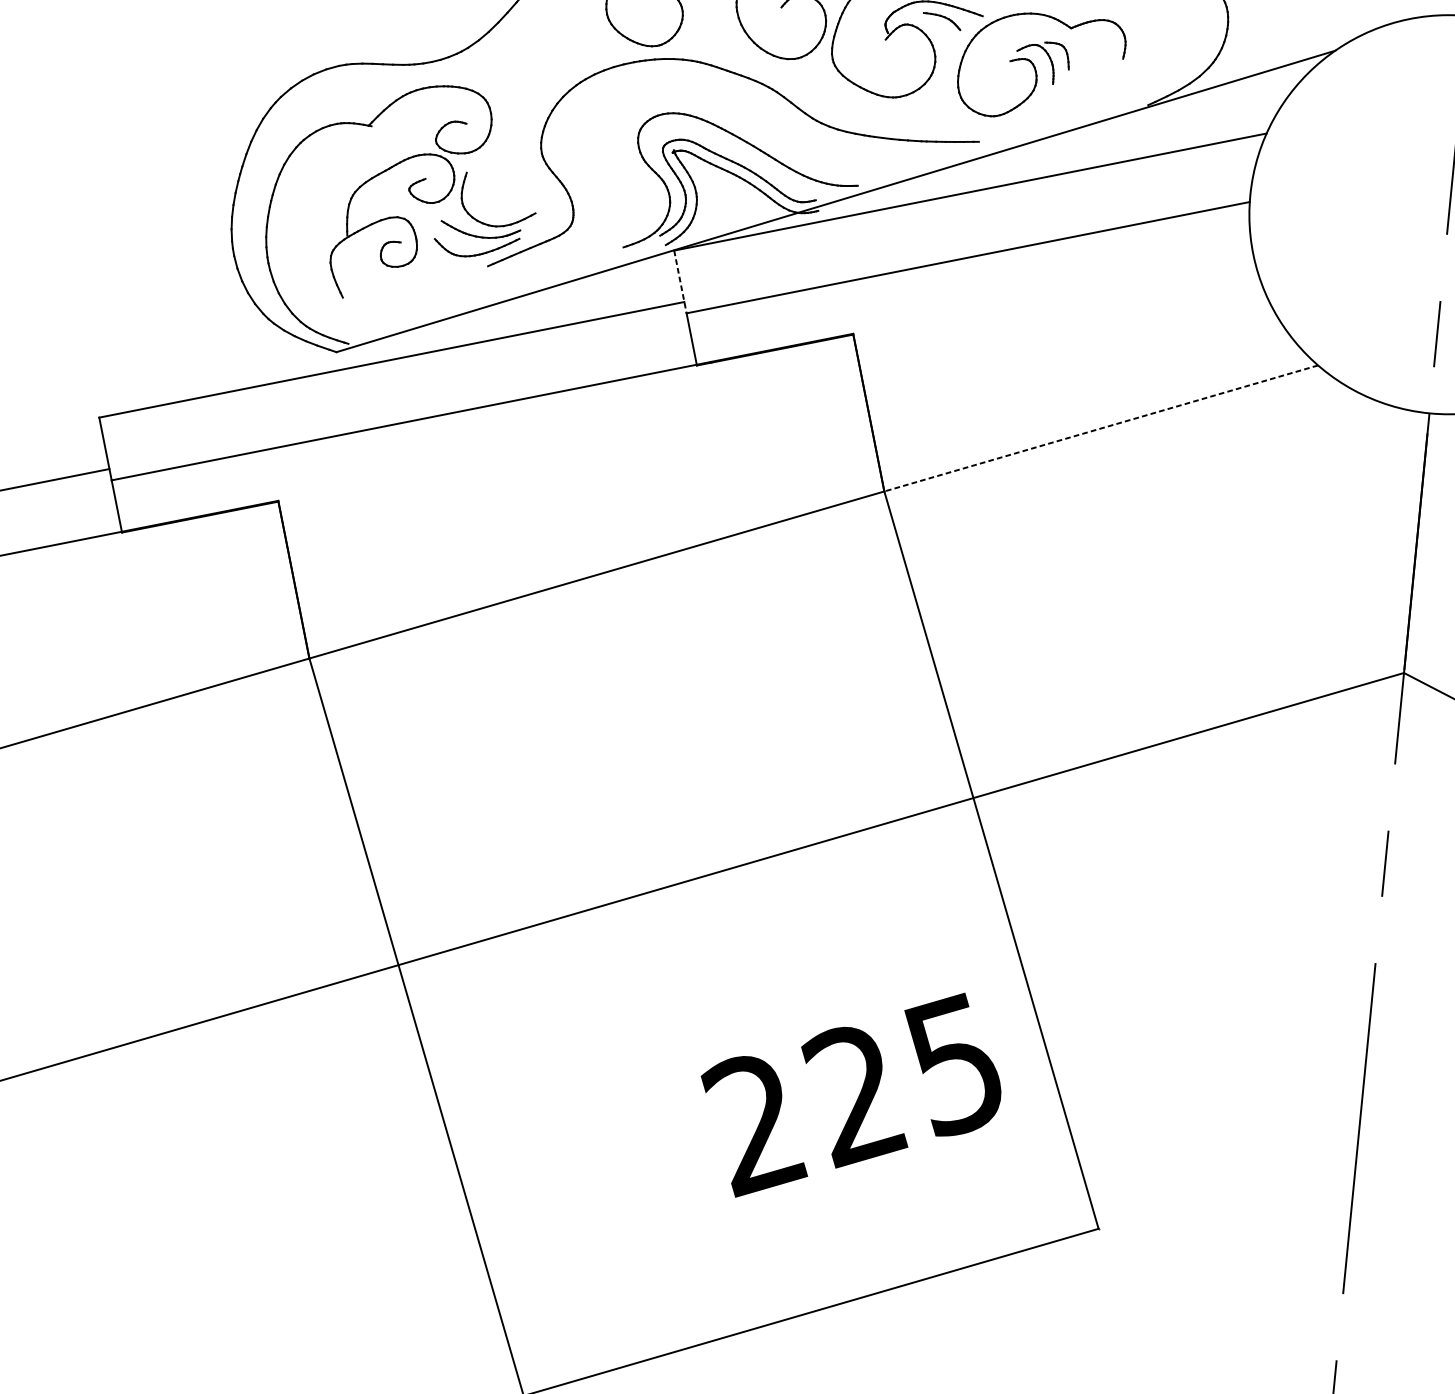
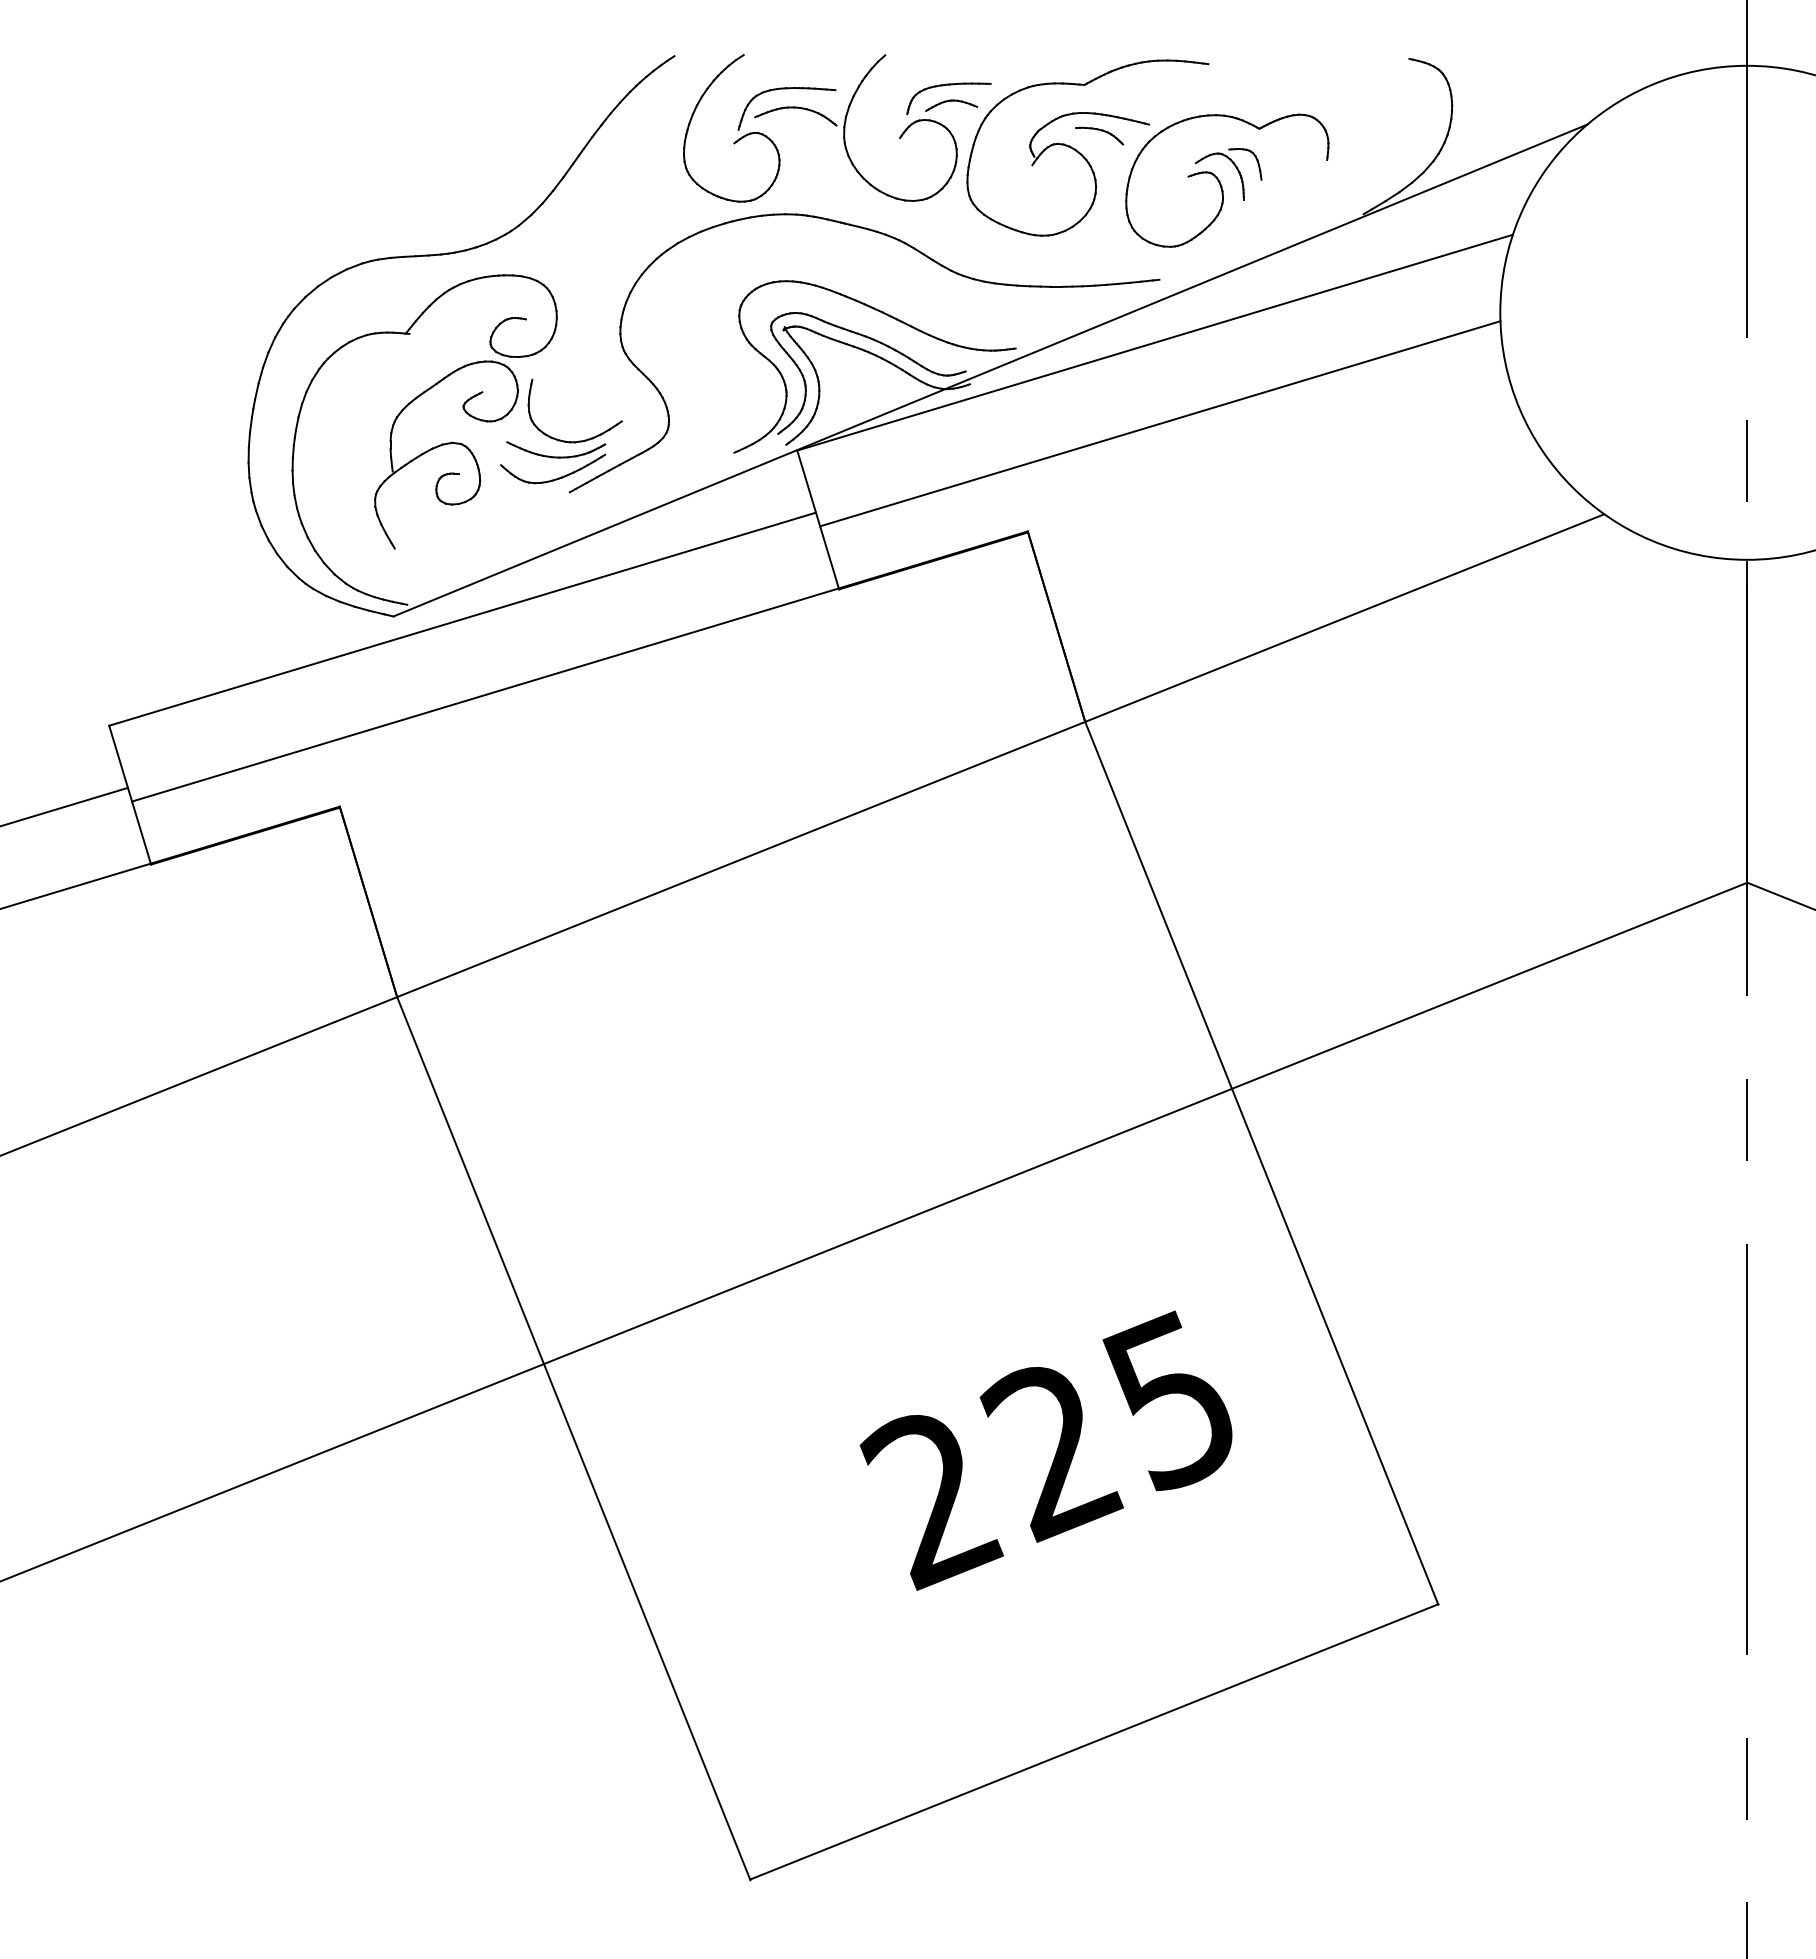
line: (680, 281) -> (808, 488), dashed -> solid
line: (1100, 428) -> (1344, 618), dashed -> solid
text: (849, 1094) -> (1045, 1450), moved

